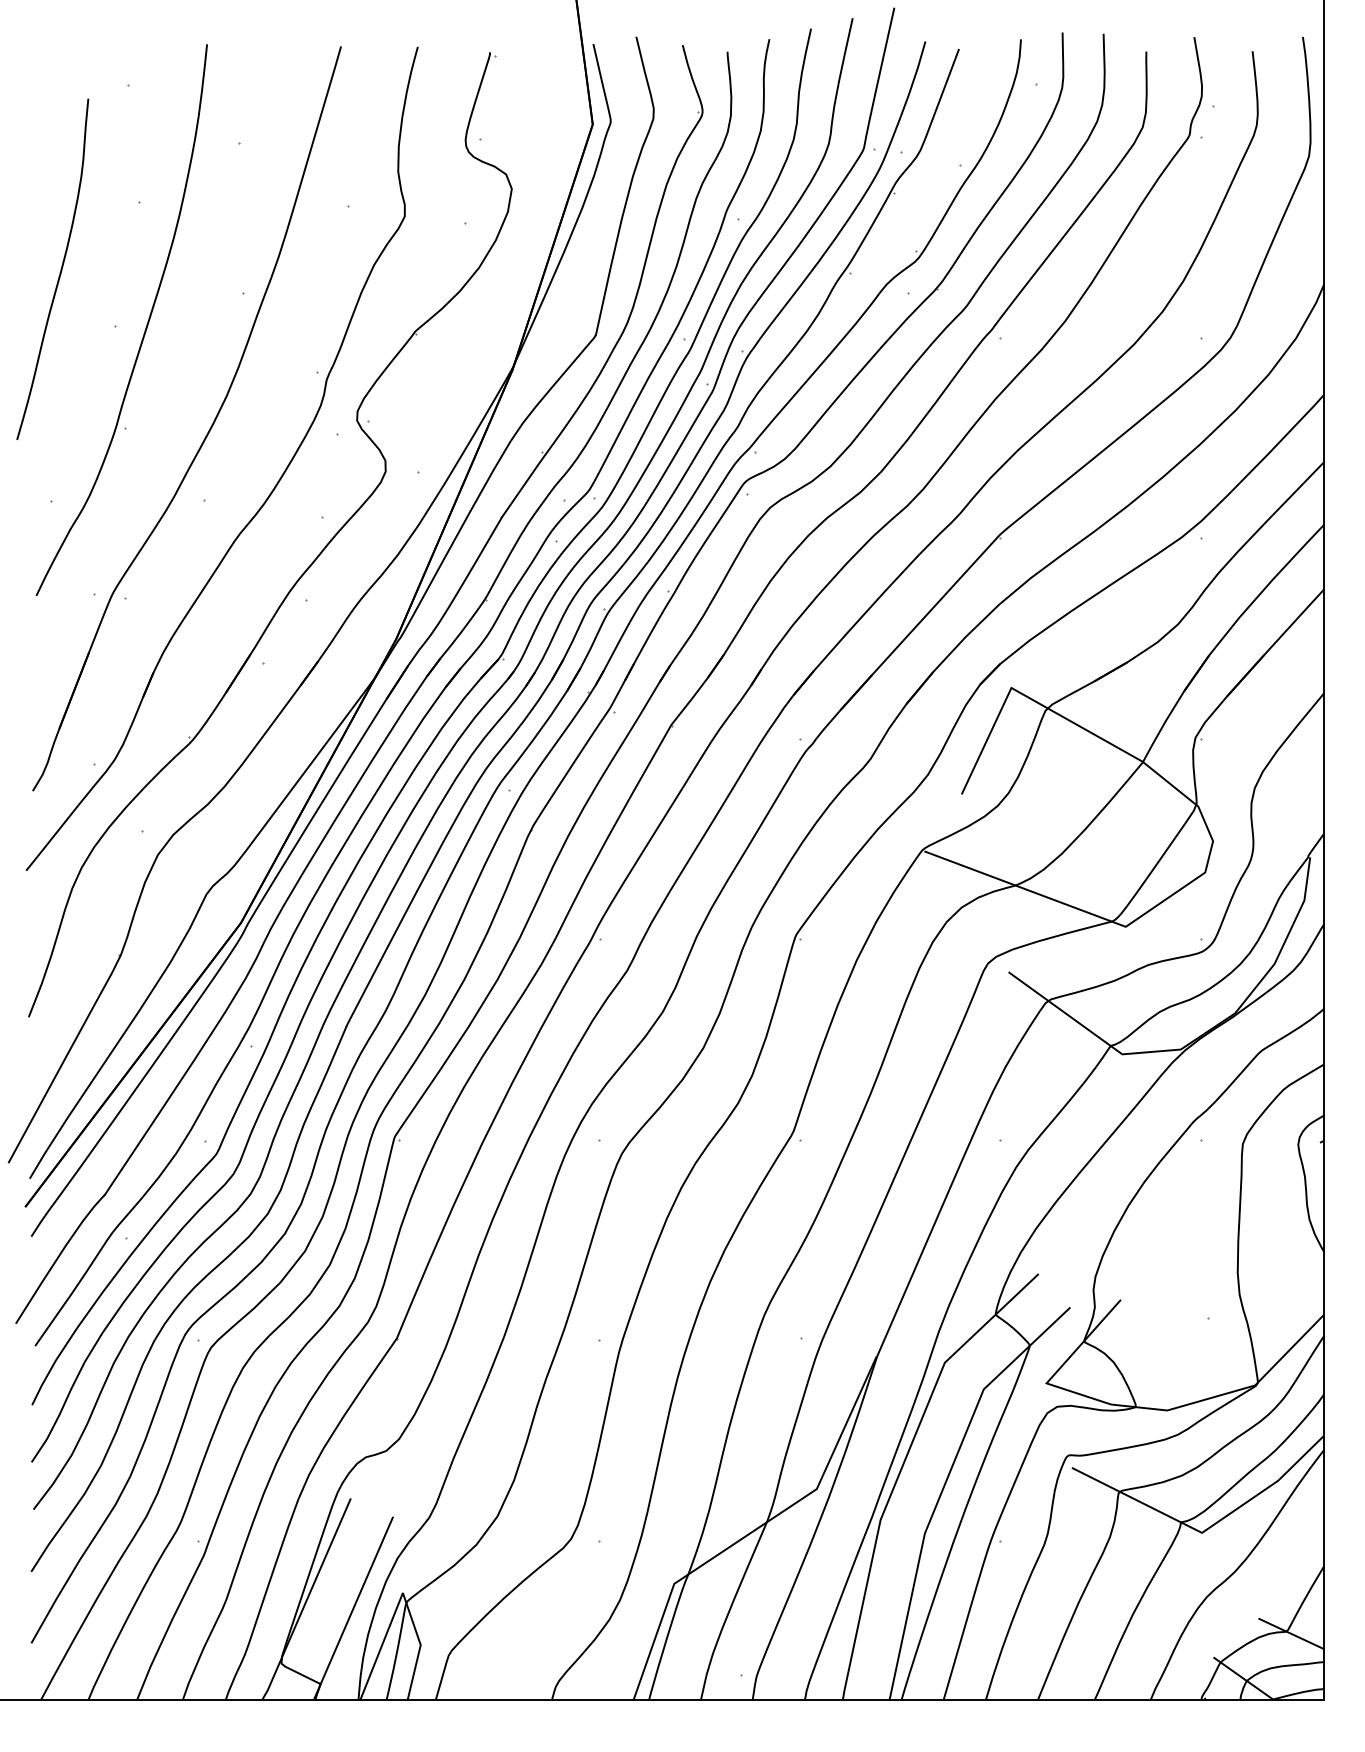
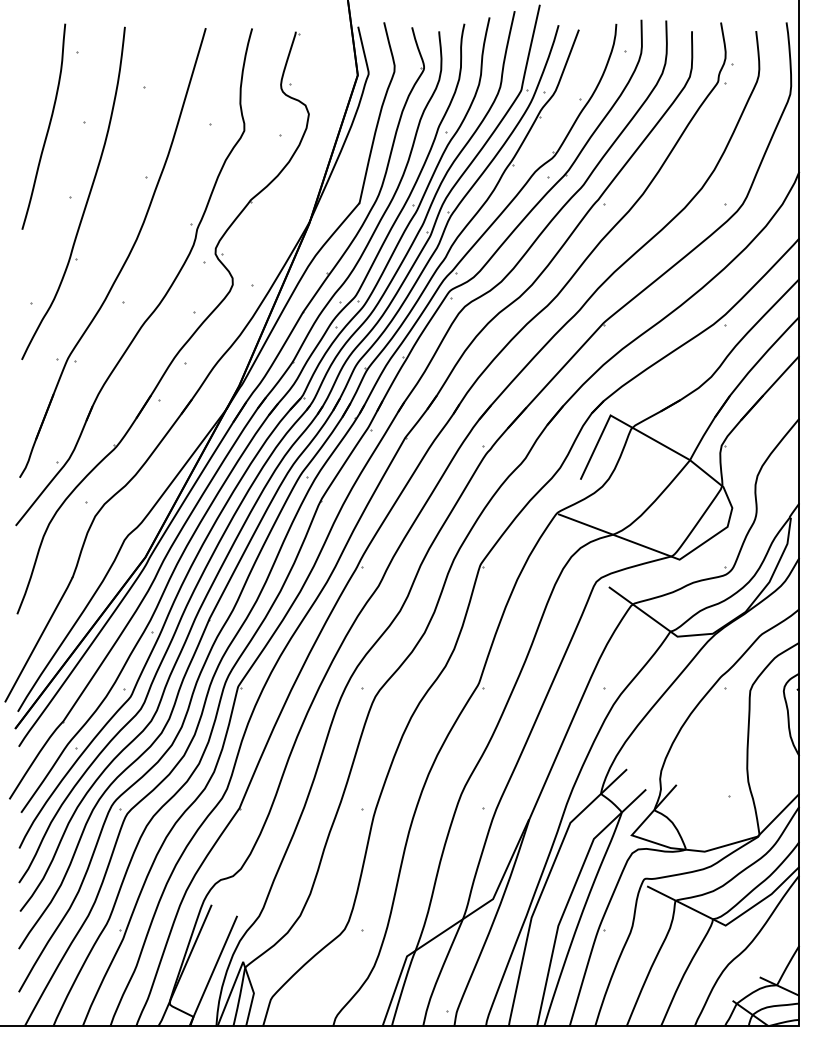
curve: (58, 272) -> (47, 128), moved

